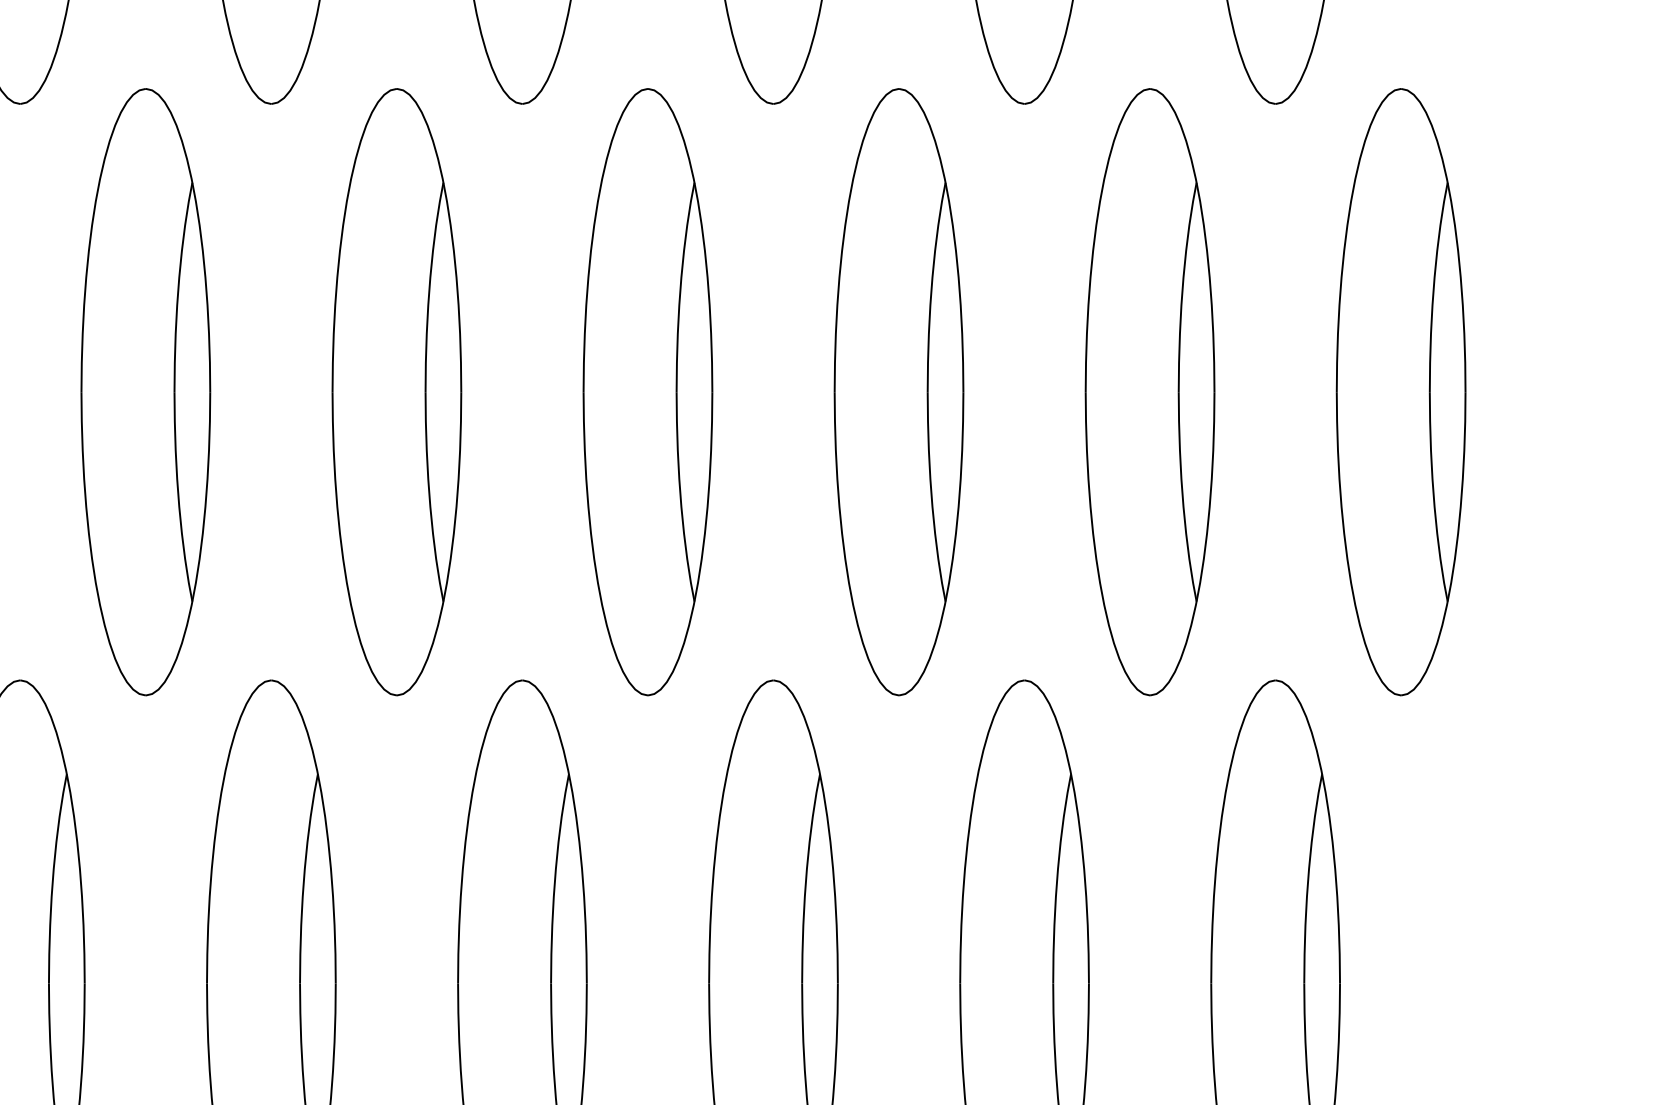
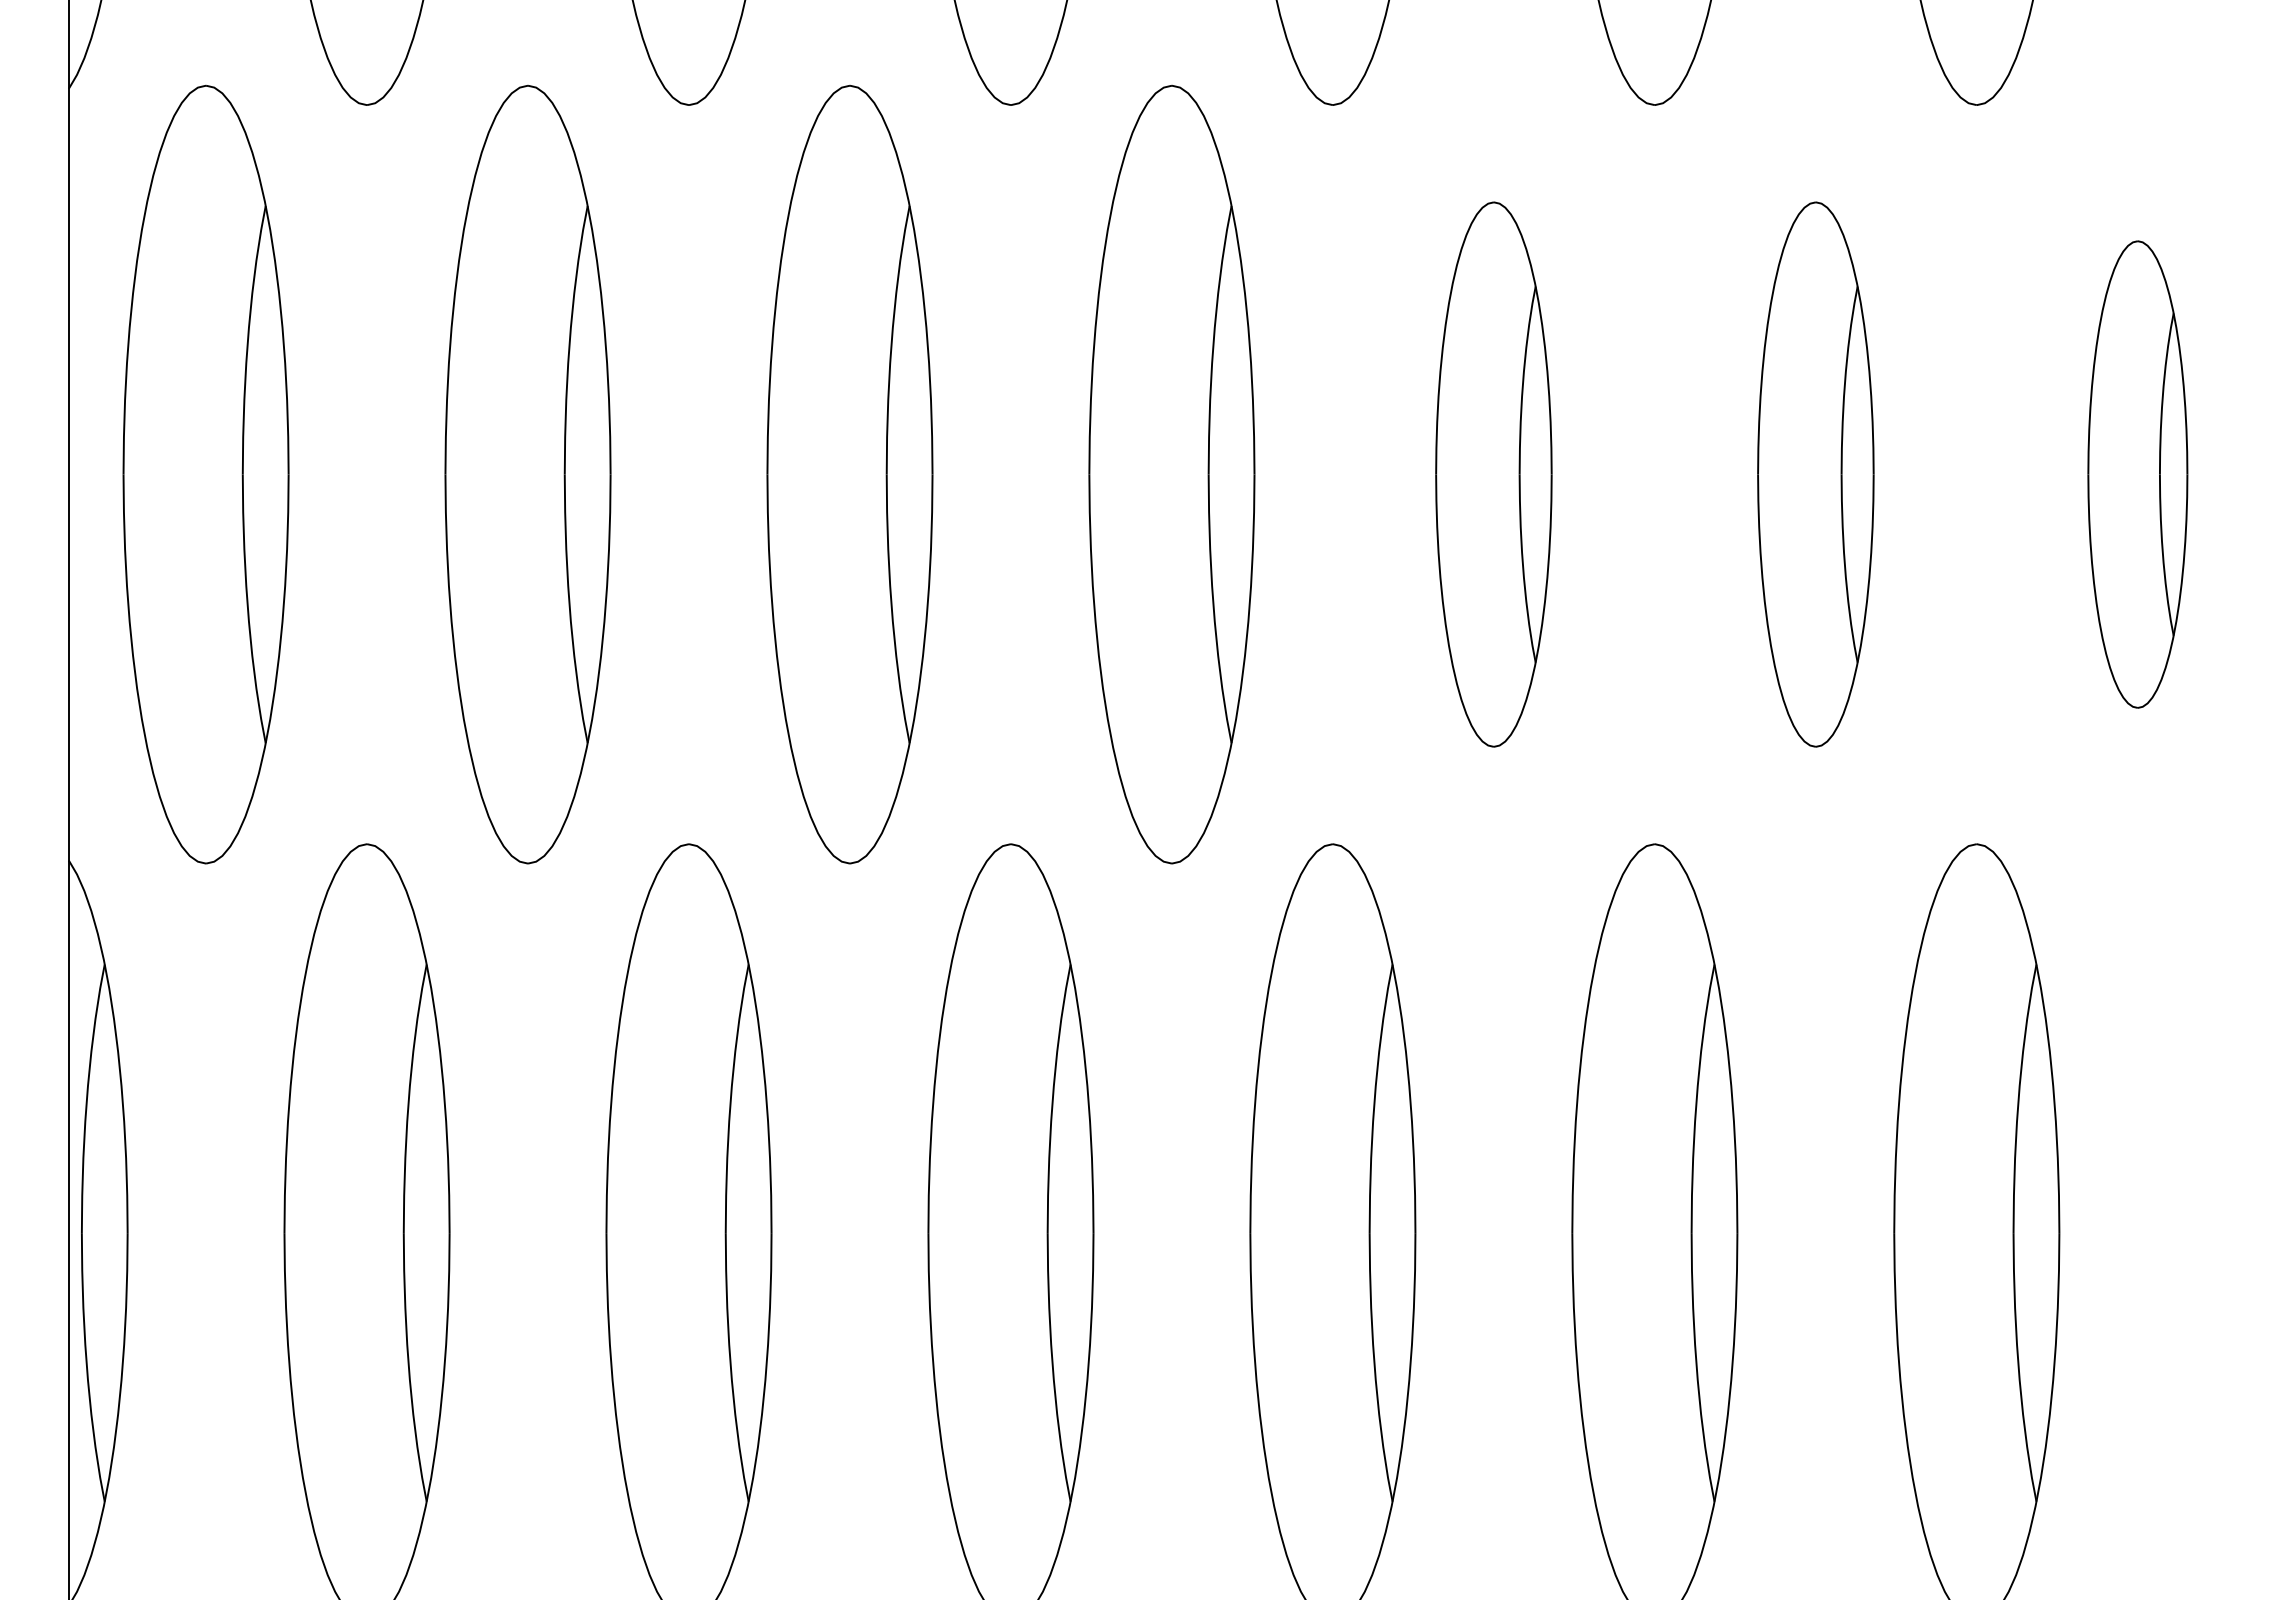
part: (898, 392) -> (1493, 474), size x0.7
part: (1149, 392) -> (1815, 474), size x0.7
part: (1400, 392) -> (2137, 474), size x0.6

